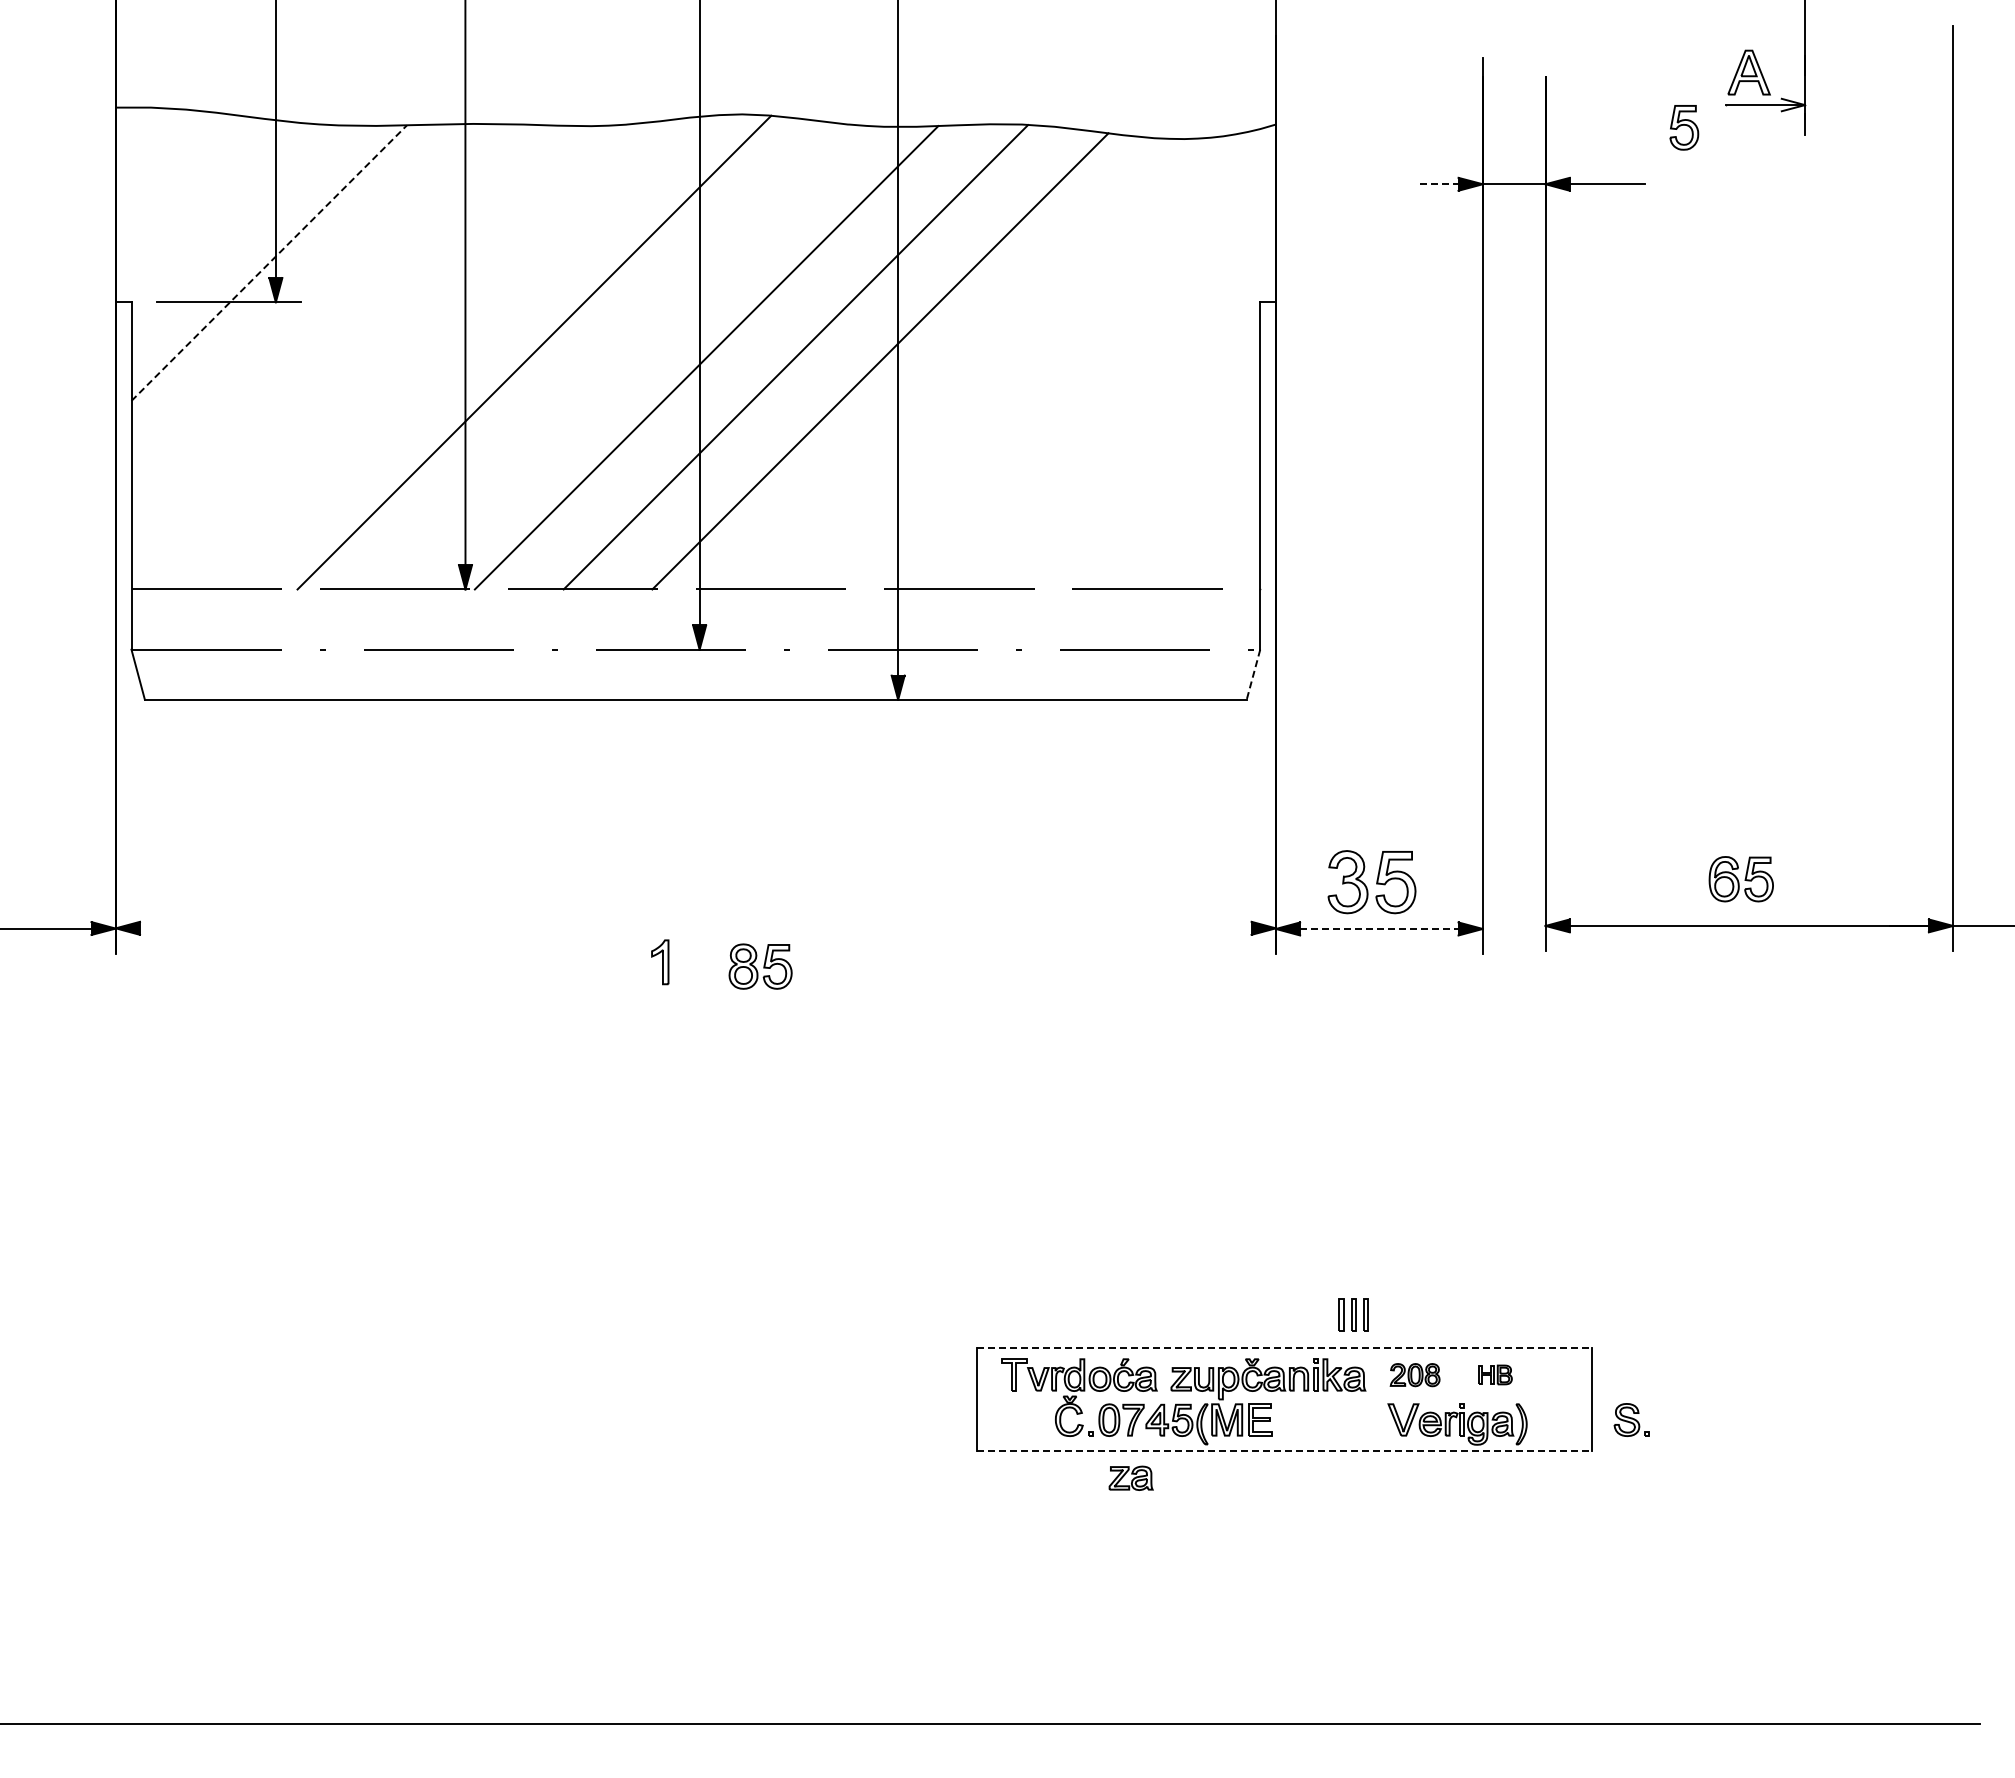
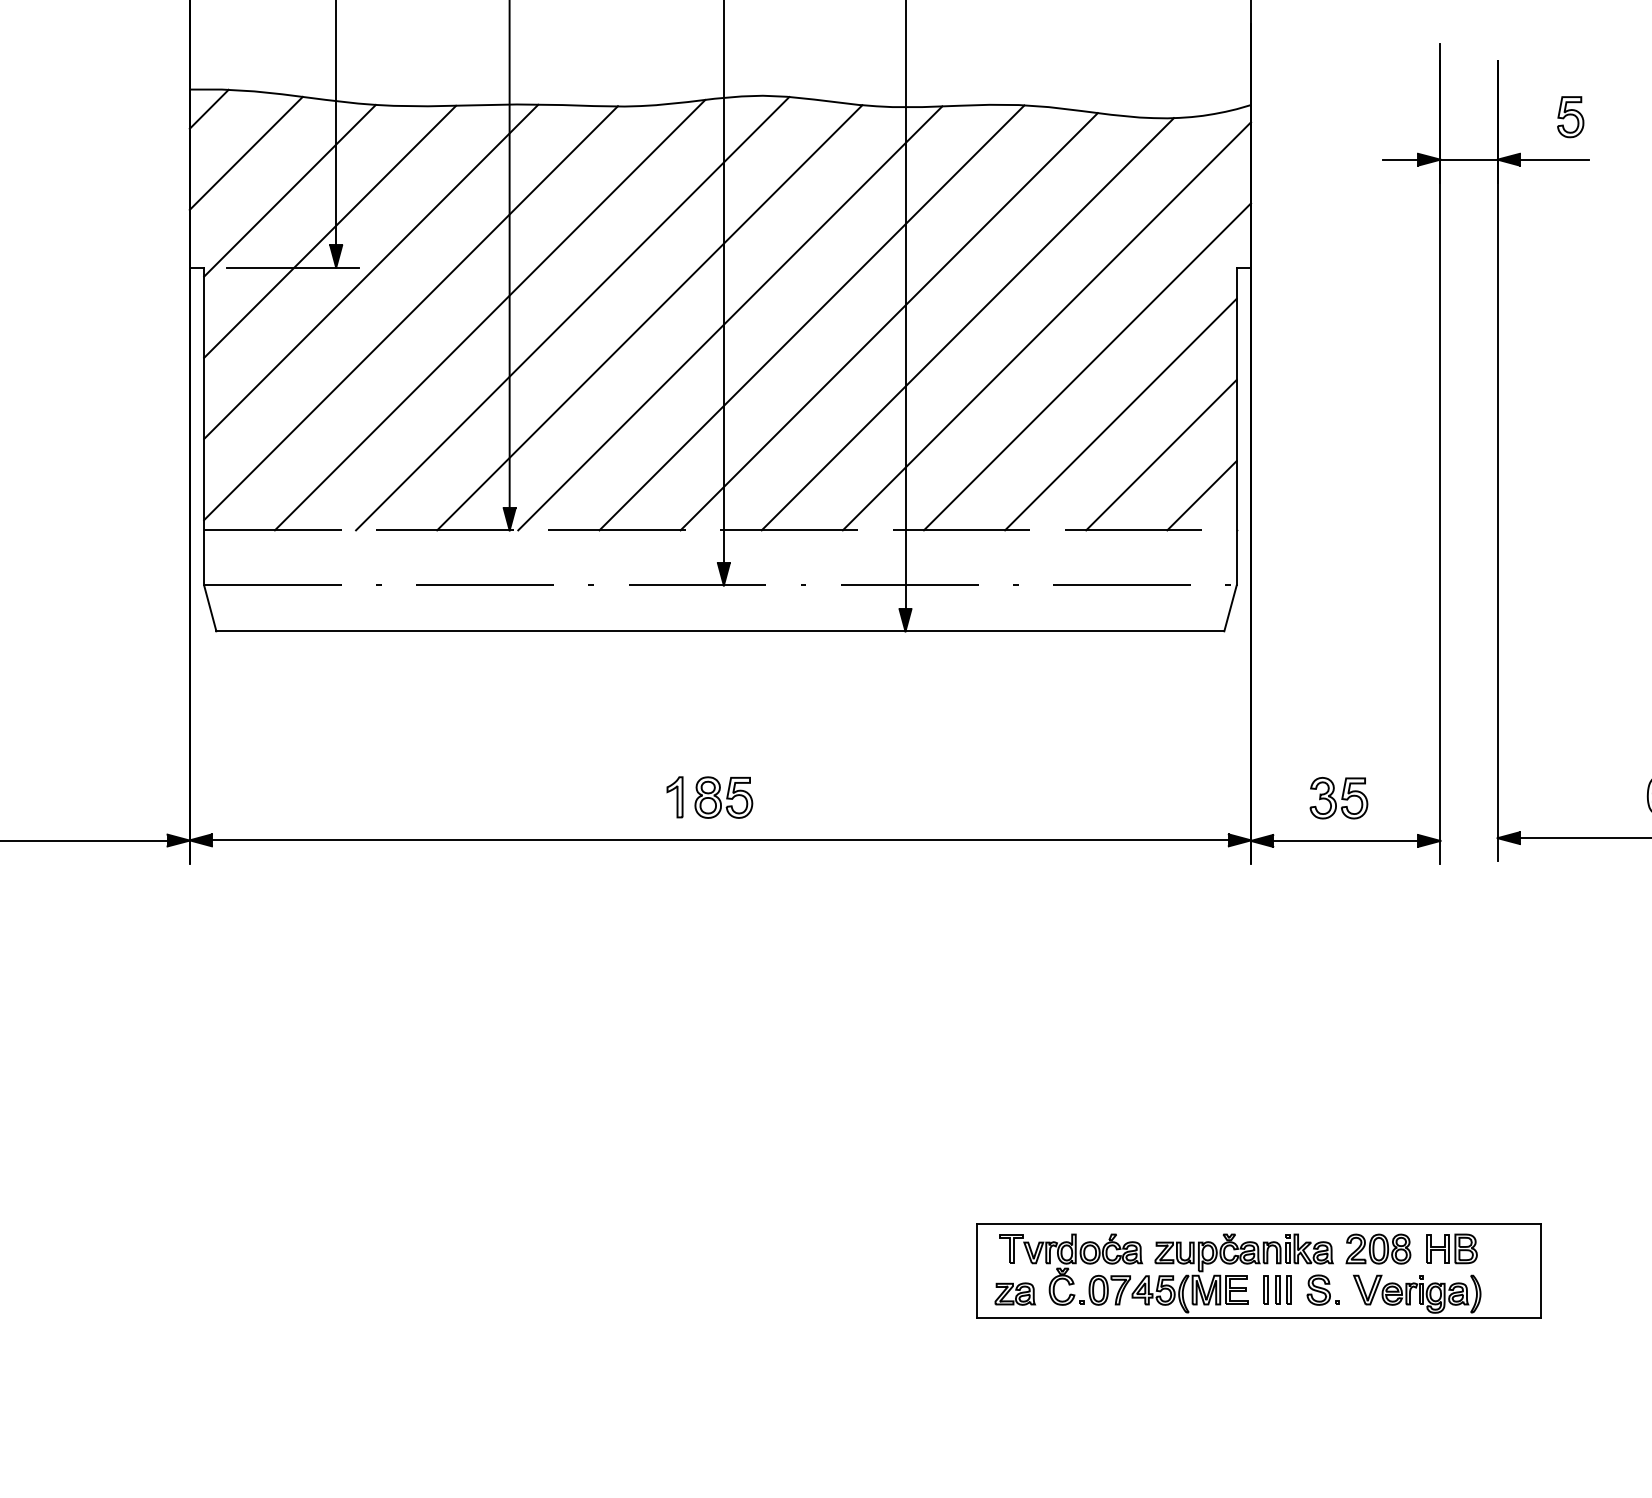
part: (1684, 127) -> (1570, 116), moved
line: (136, 128) -> (208, 108), added
line: (177, 177) -> (246, 153), added
line: (1439, 184) -> (1400, 159), dashed -> solid
line: (225, 218) -> (290, 190), added
line: (269, 263) -> (330, 232), dashed -> solid
line: (313, 306) -> (370, 271), added
line: (357, 351) -> (410, 312), added
line: (443, 354) -> (489, 315), added
line: (618, 356) -> (649, 317), added
line: (966, 363) -> (967, 323), added
line: (1052, 366) -> (1046, 326), added
line: (1096, 410) -> (1086, 366), added
line: (1133, 462) -> (1120, 414), added
line: (1177, 507) -> (1161, 455), added
line: (1222, 551) -> (1202, 495), added
line: (1253, 674) -> (1230, 608), dashed -> solid
part: (1371, 882) -> (1338, 798), size x0.71
line: (695, 928) -> (720, 840), added
line: (1379, 928) -> (1345, 840), dashed -> solid
part: (660, 962) -> (675, 797), moved
part: (760, 966) -> (723, 797), moved
part: (1353, 1314) -> (1277, 1289), moved
line: (1284, 1348) -> (1258, 1224), dashed -> solid
part: (1414, 1374) -> (1377, 1248), size x1.43
part: (1495, 1374) -> (1451, 1248), size x1.67
part: (1631, 1419) -> (1322, 1289), moved
line: (1284, 1450) -> (1258, 1318), dashed -> solid
part: (1130, 1477) -> (1014, 1293), moved

